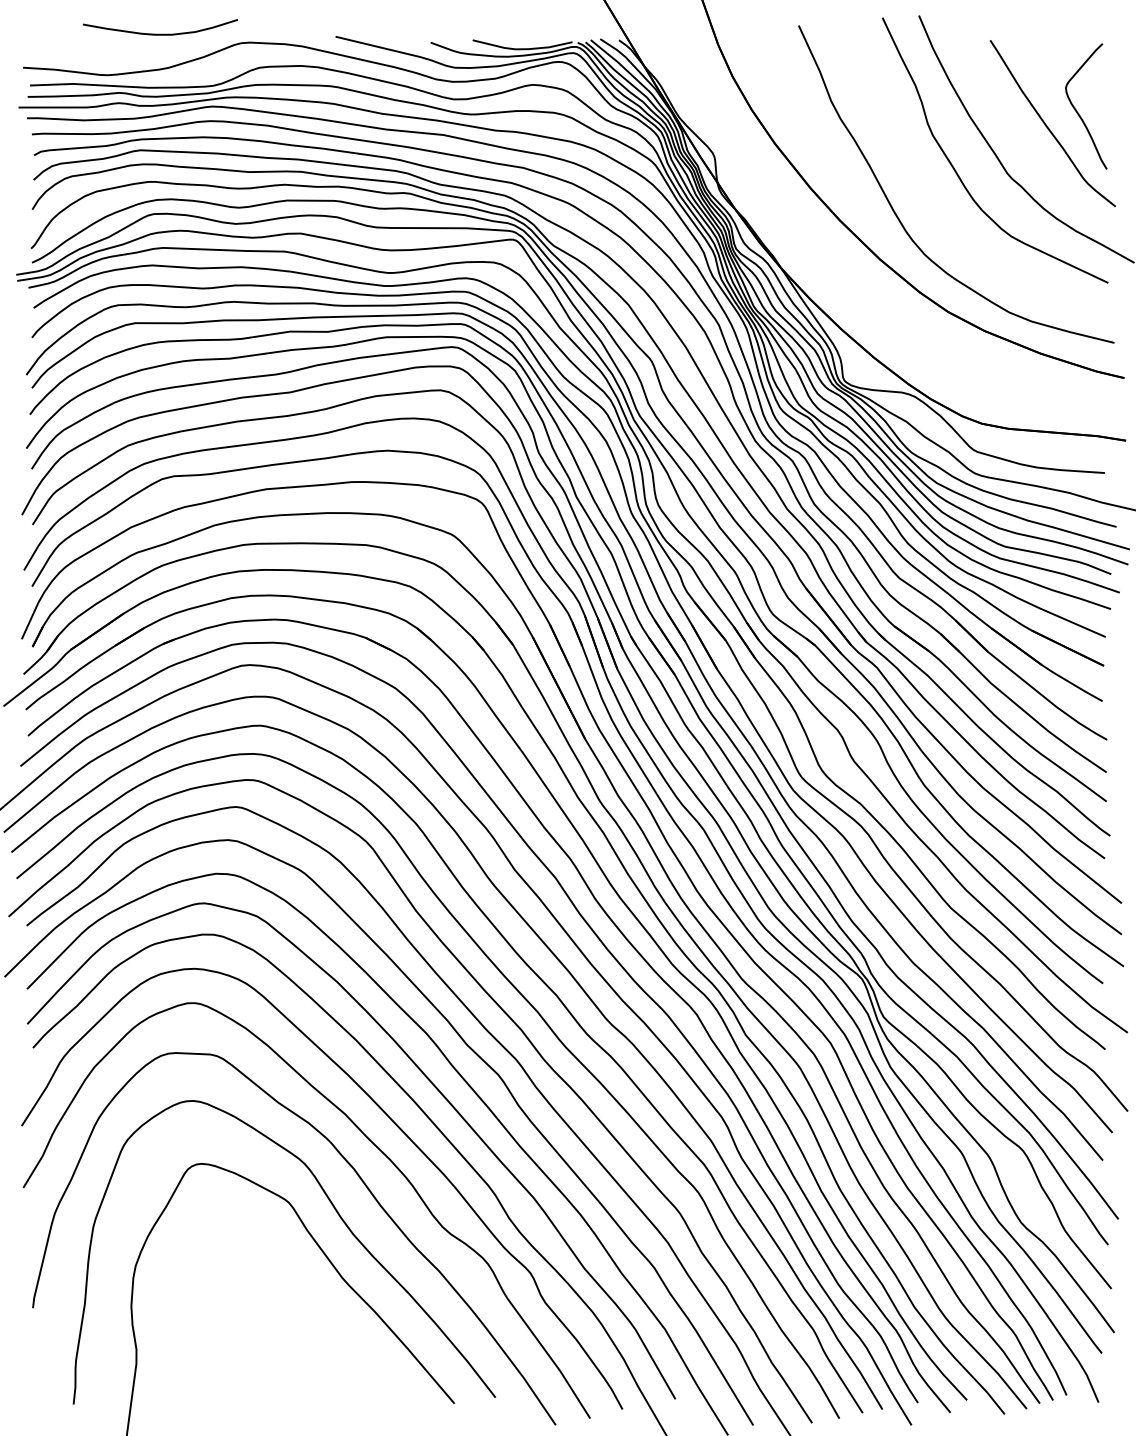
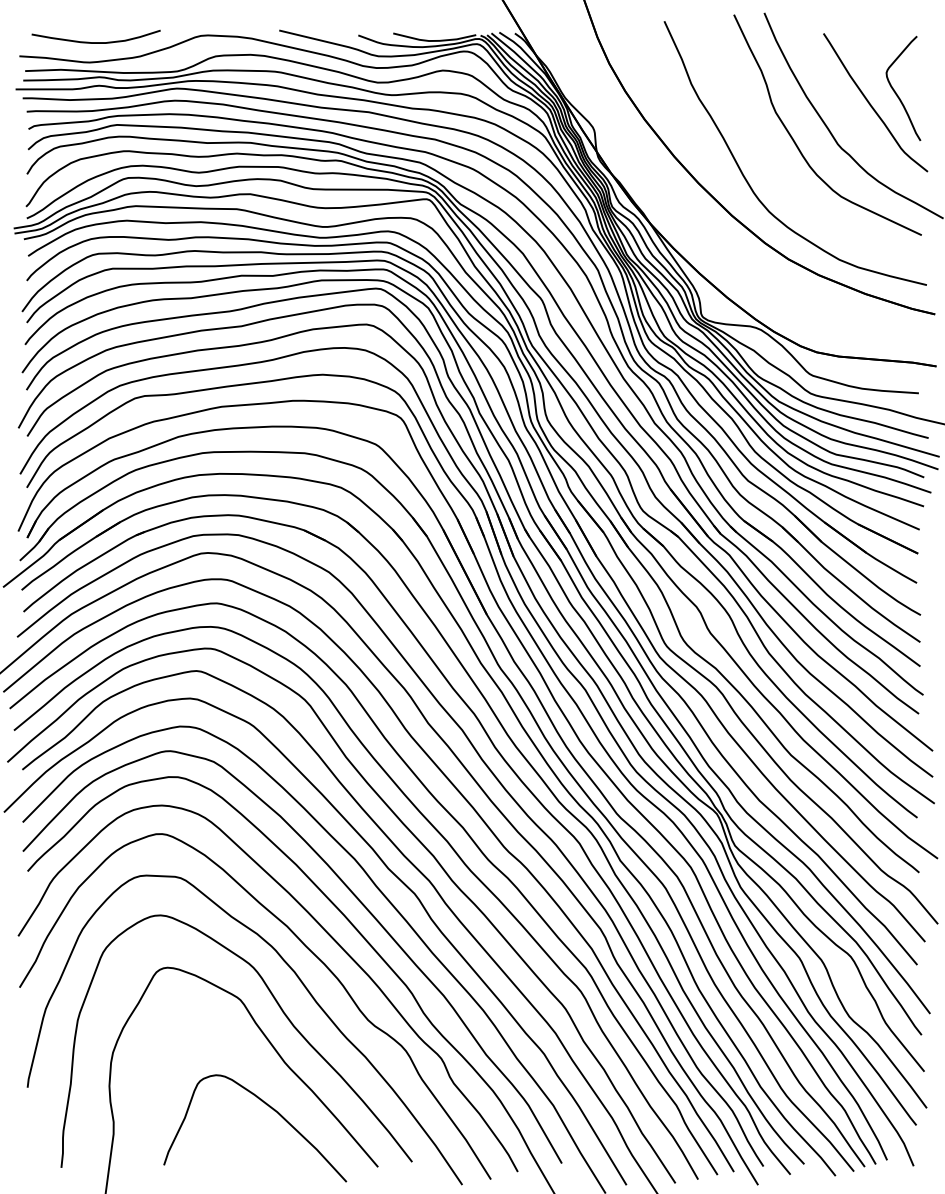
curve: (160, 33) -> (96, 41), moved
curve: (323, 1331) -> (269, 1107), added

